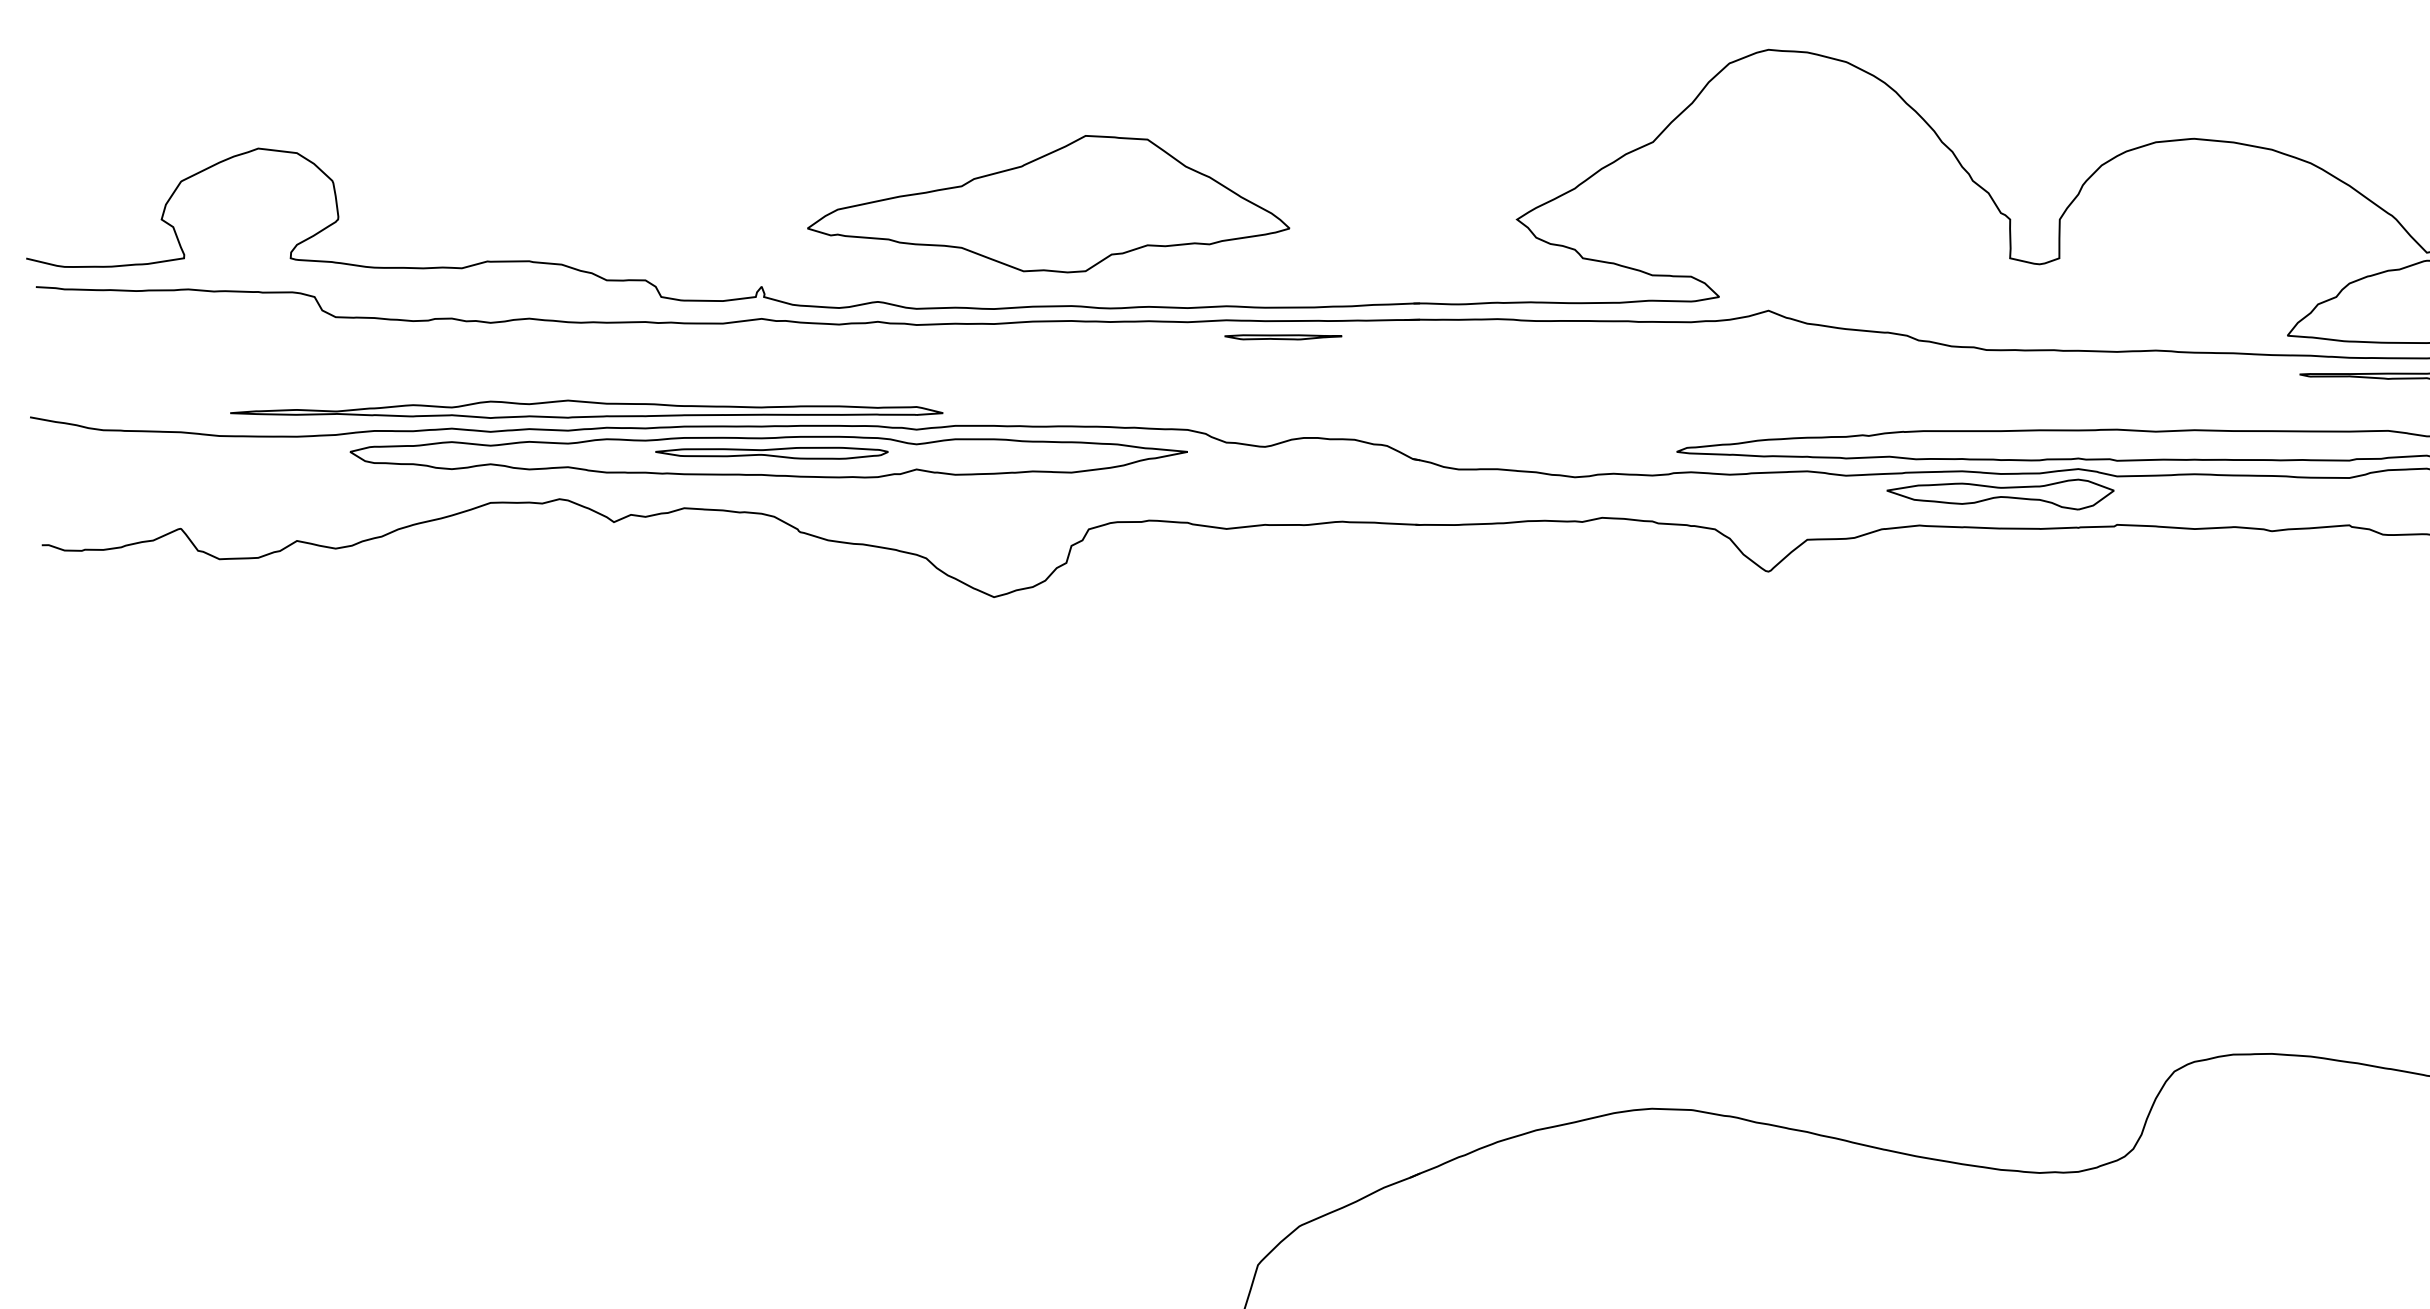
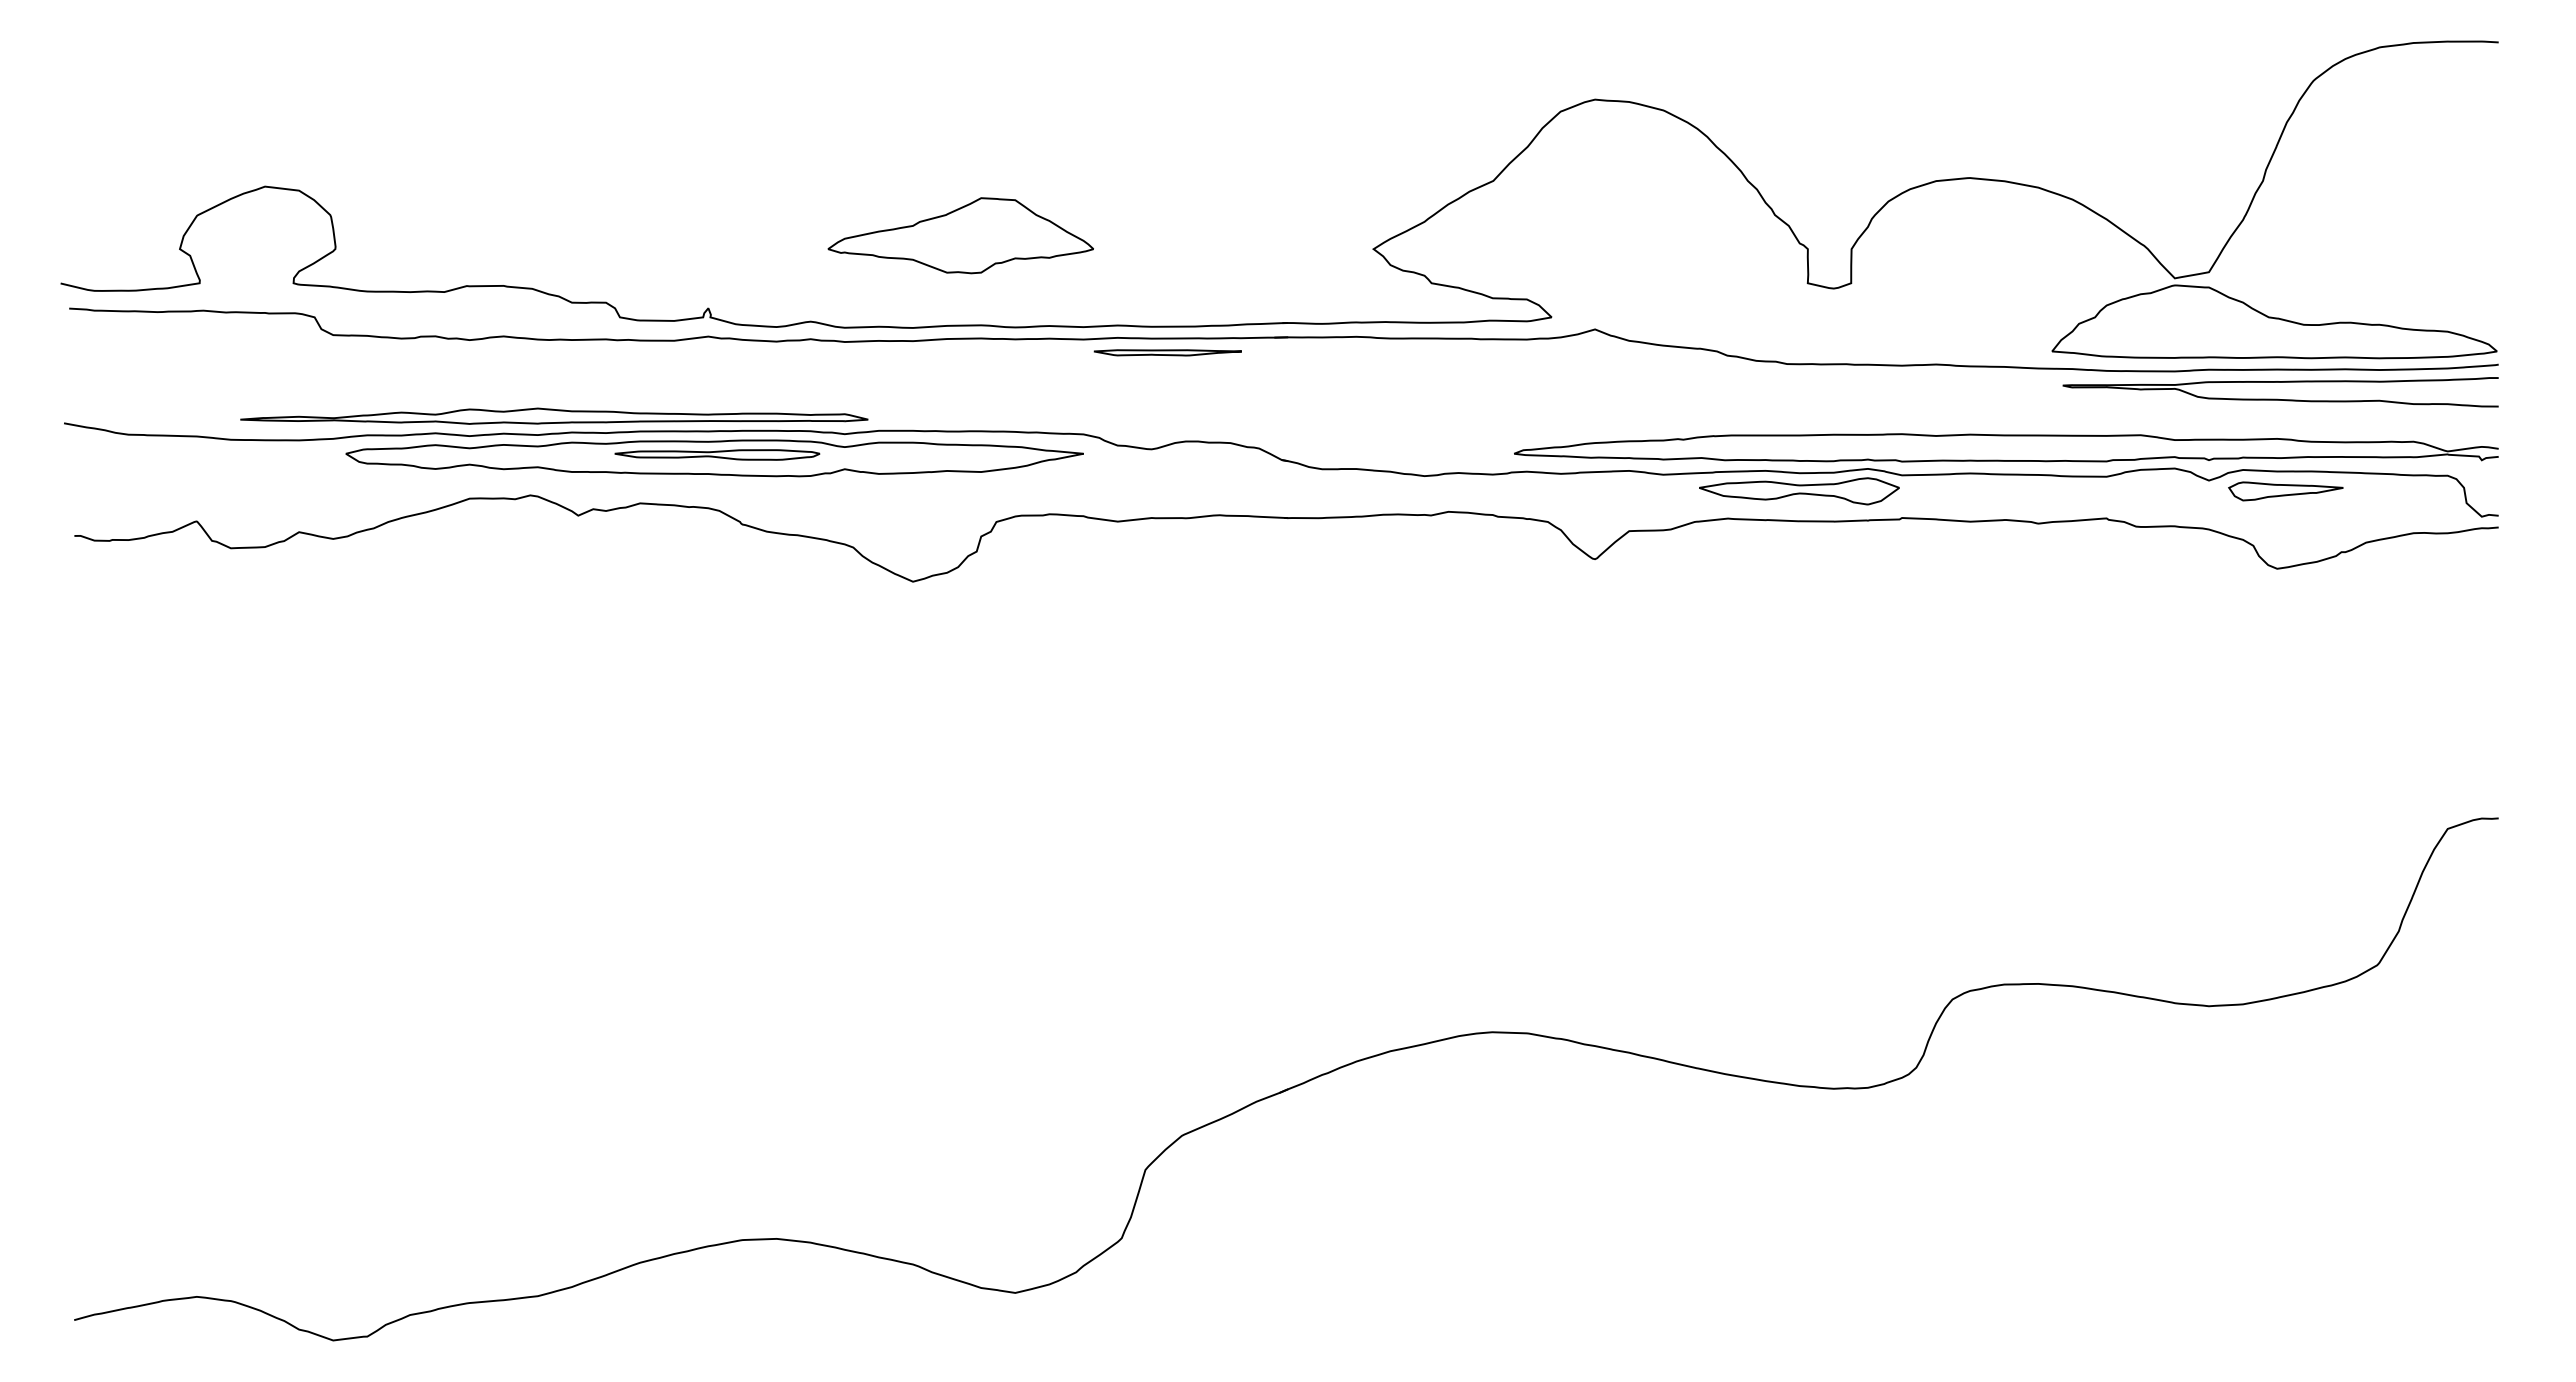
part: (1047, 204) -> (960, 235), size x0.62
part: (1283, 336) -> (1167, 352), size x1.43

